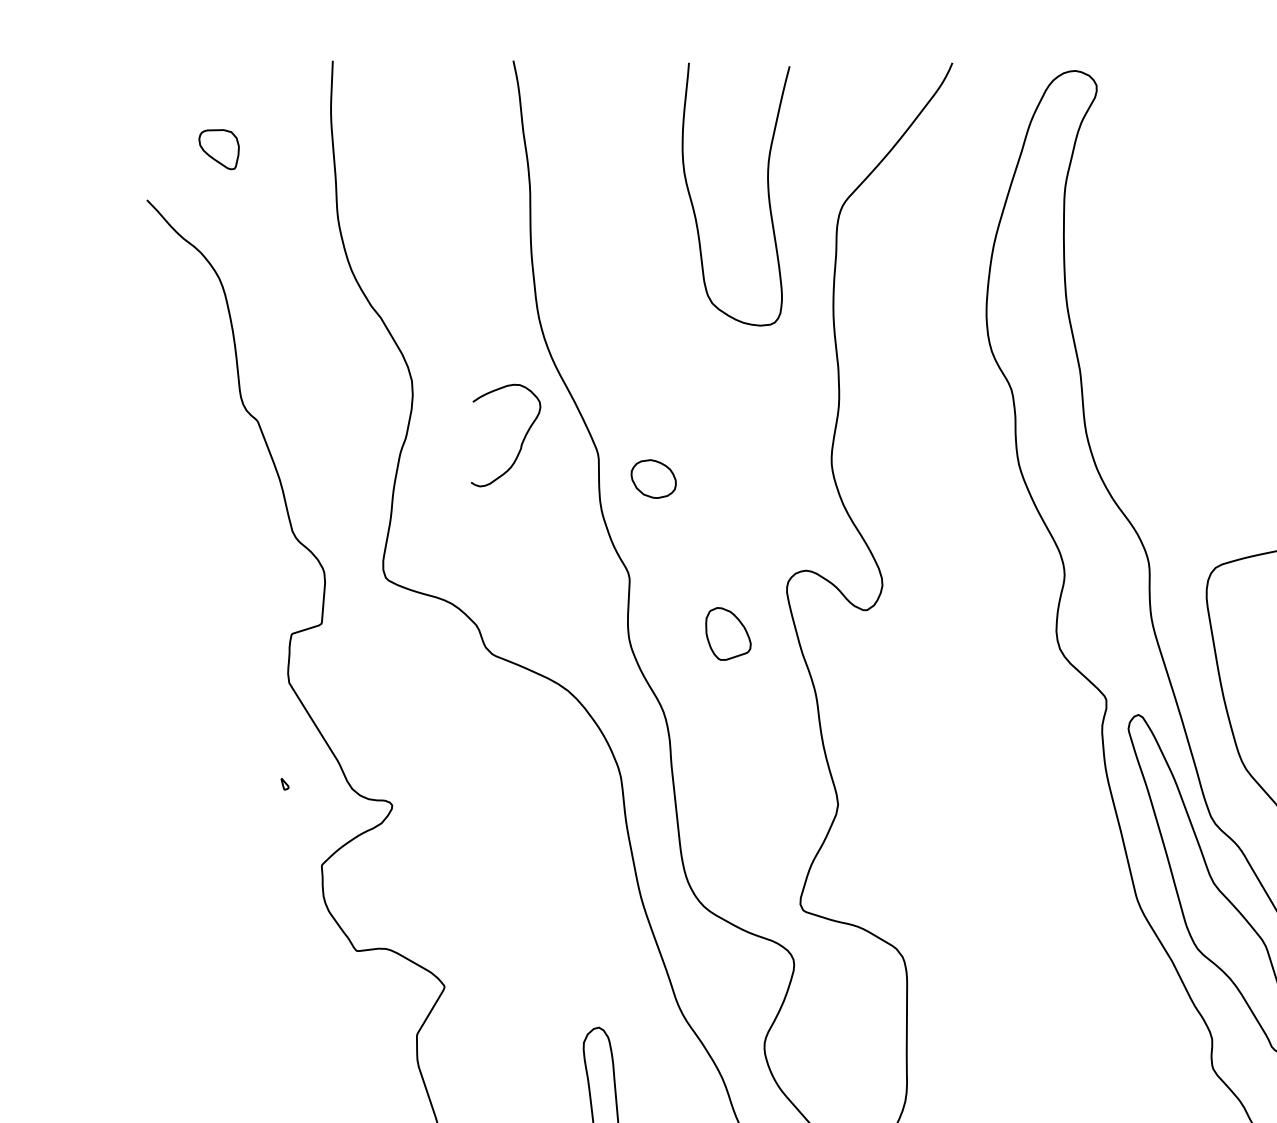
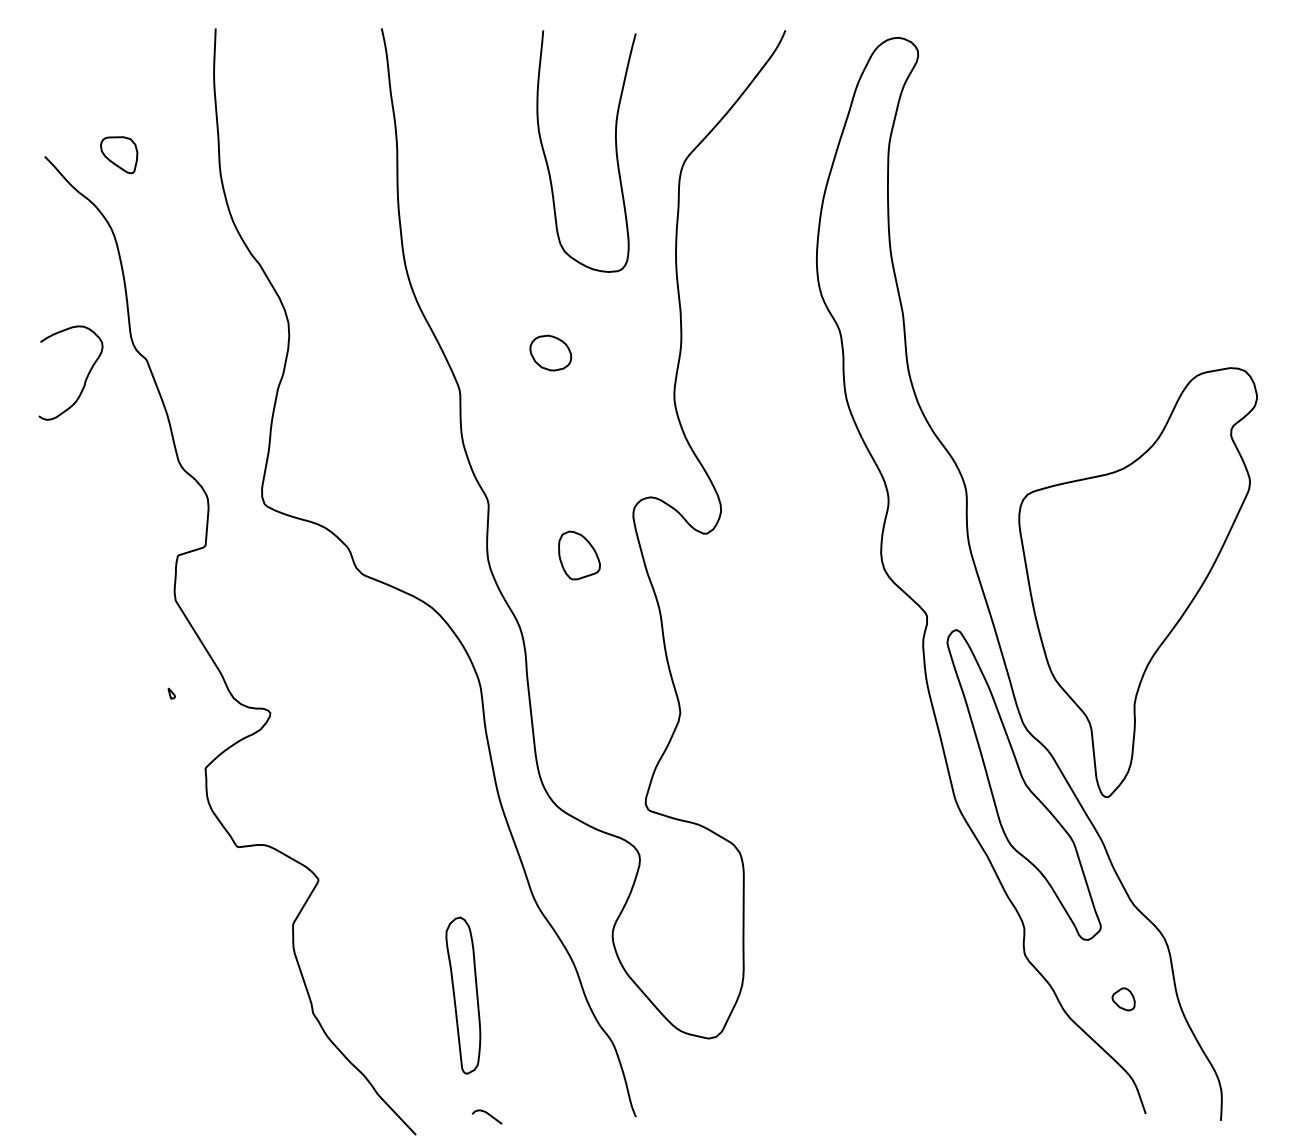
part: (219, 150) -> (119, 155), moved
curve: (520, 443) -> (84, 380), moved
part: (653, 478) -> (550, 352), moved

